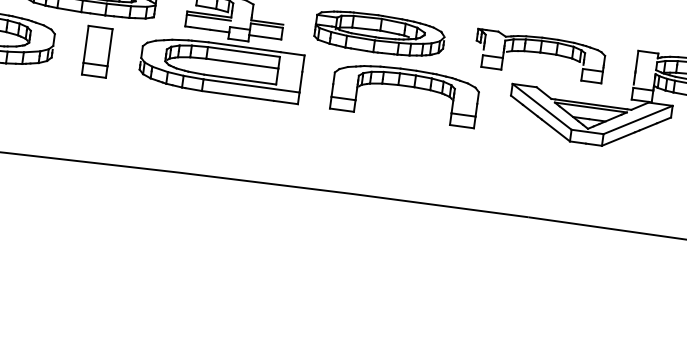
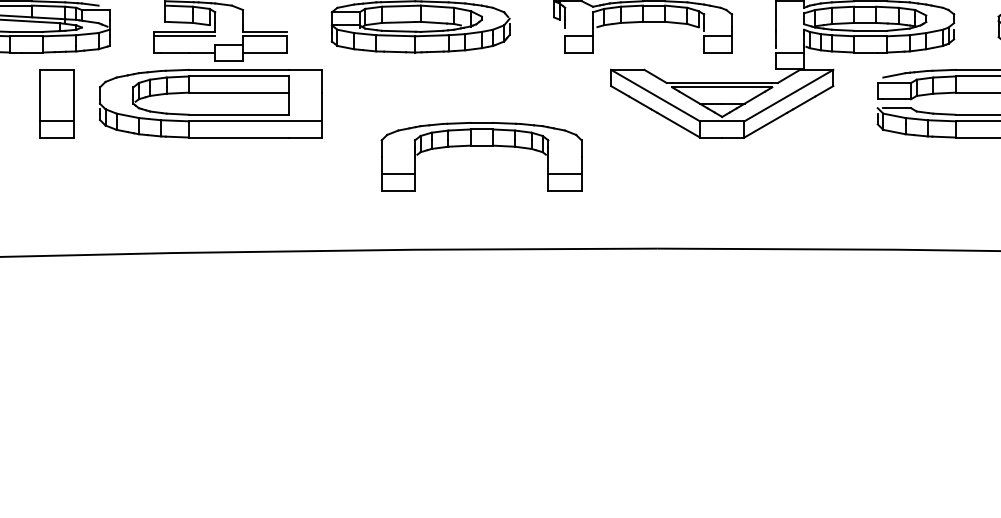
part: (96, 51) -> (56, 103), moved
part: (406, 86) -> (481, 146), moved

